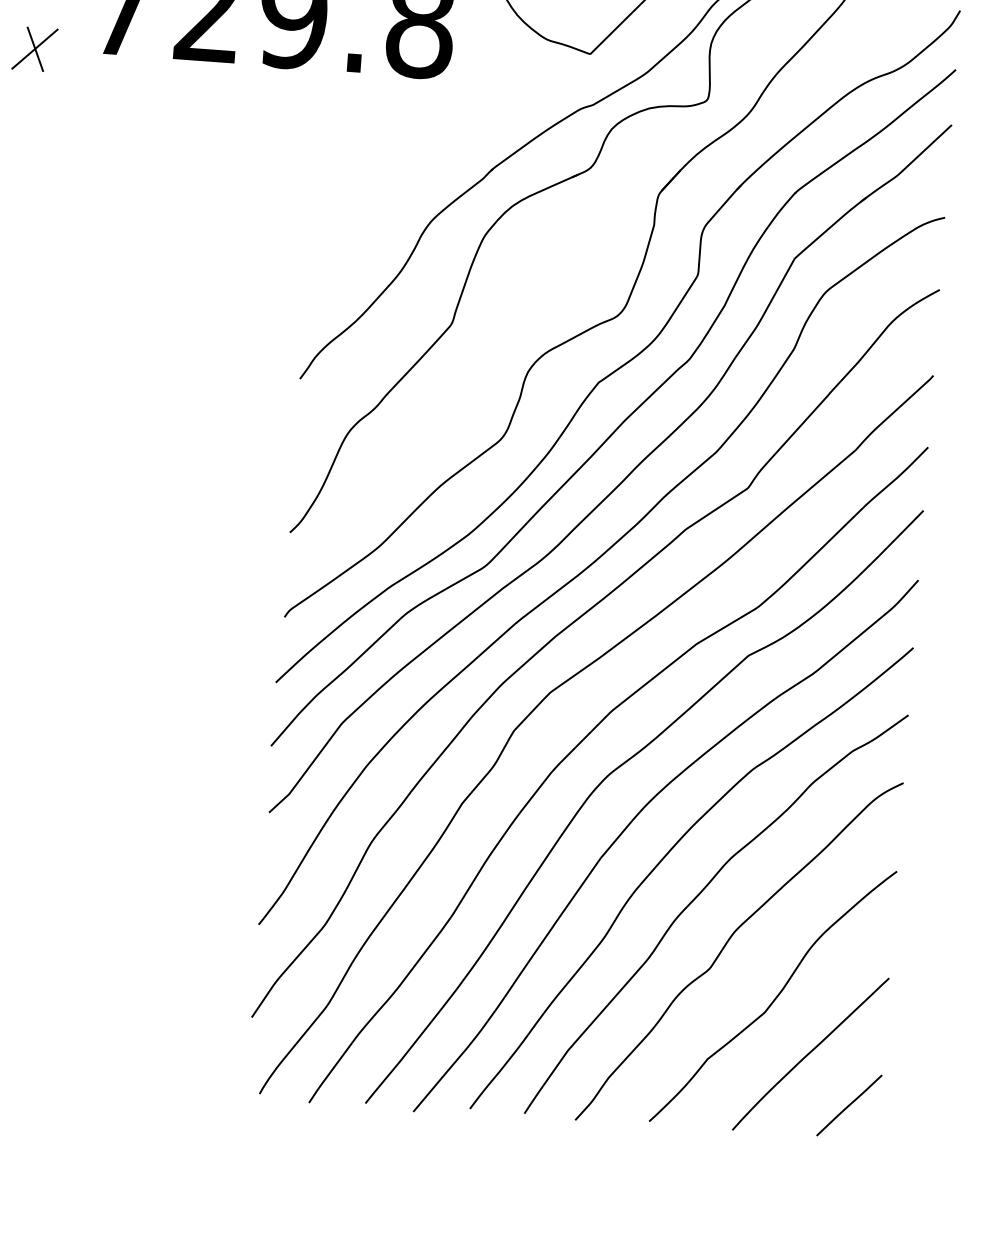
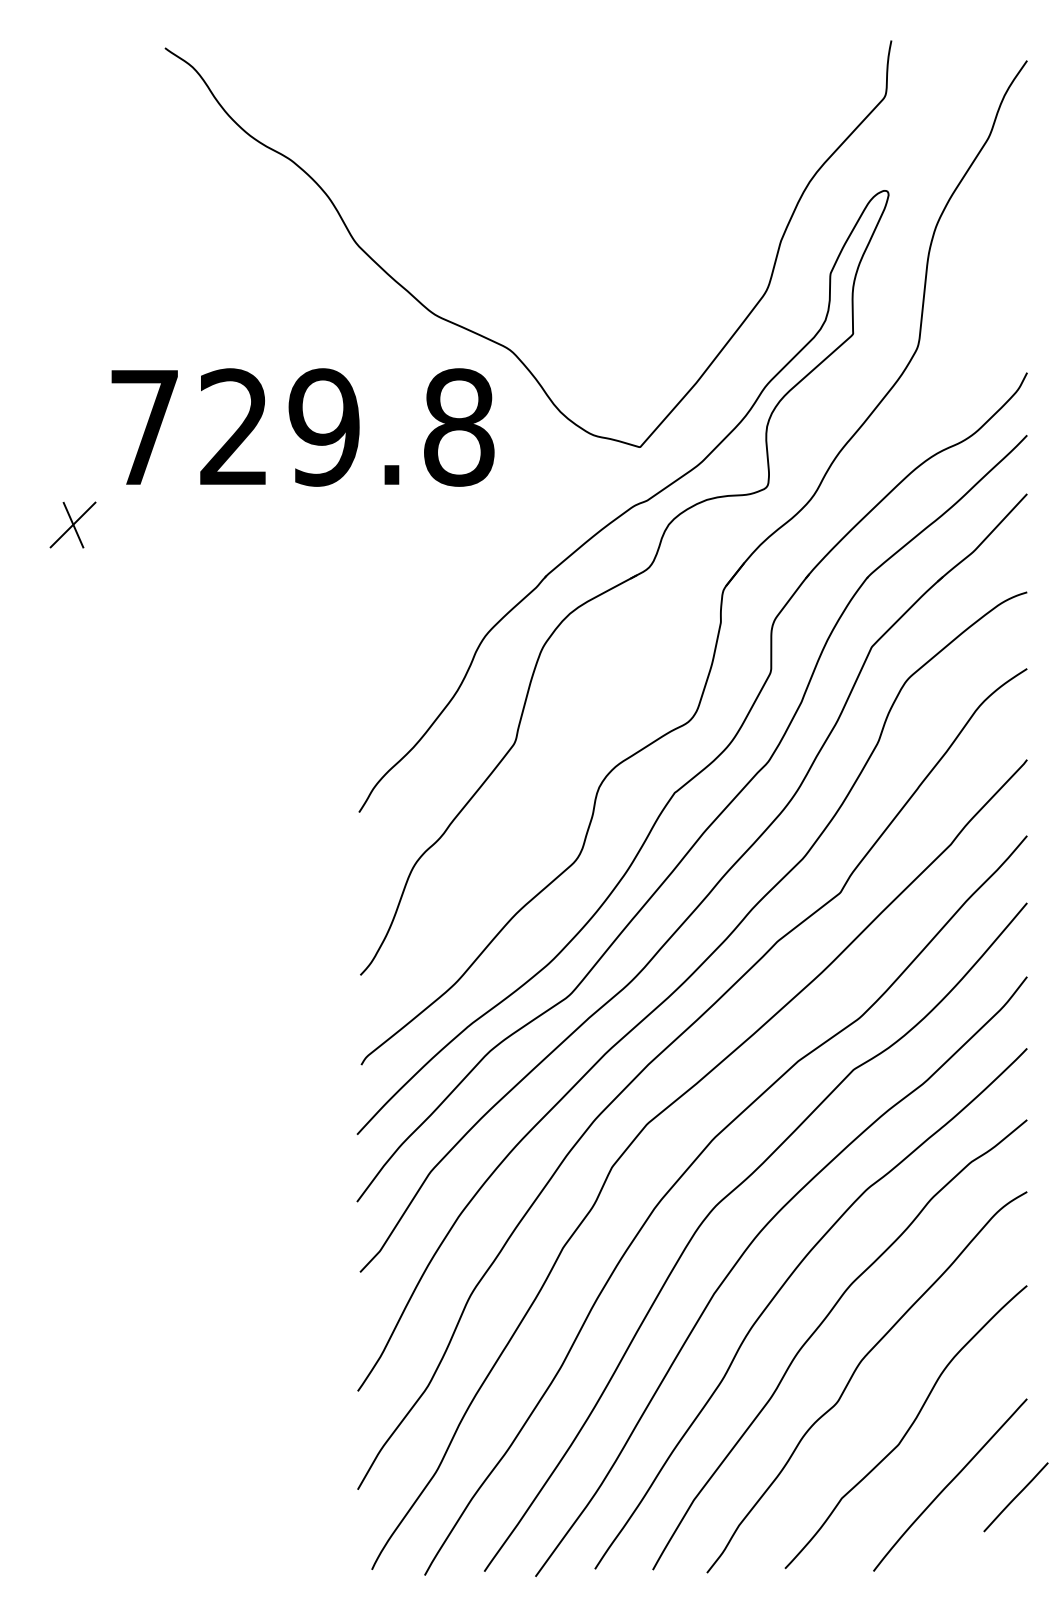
part: (34, 48) -> (72, 524), moved
line: (848, 1105) -> (1015, 1497), moved

